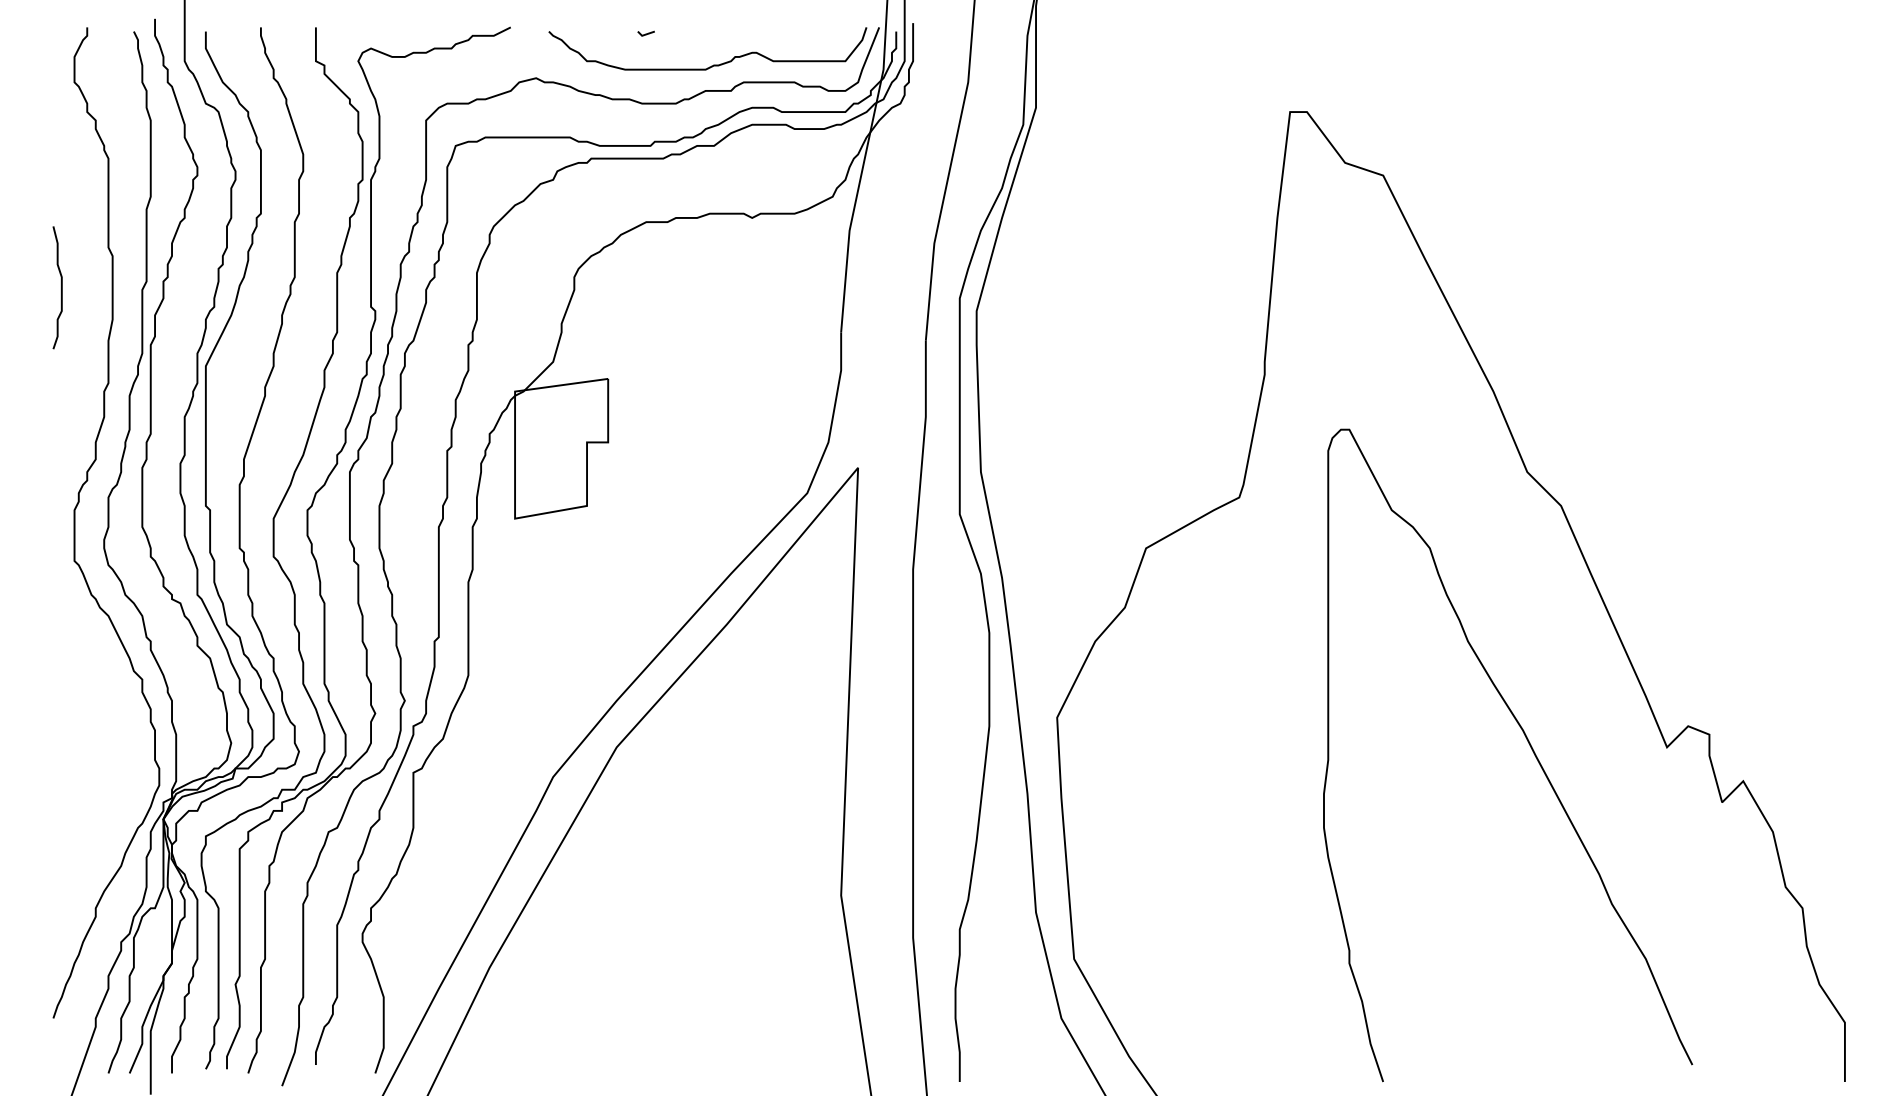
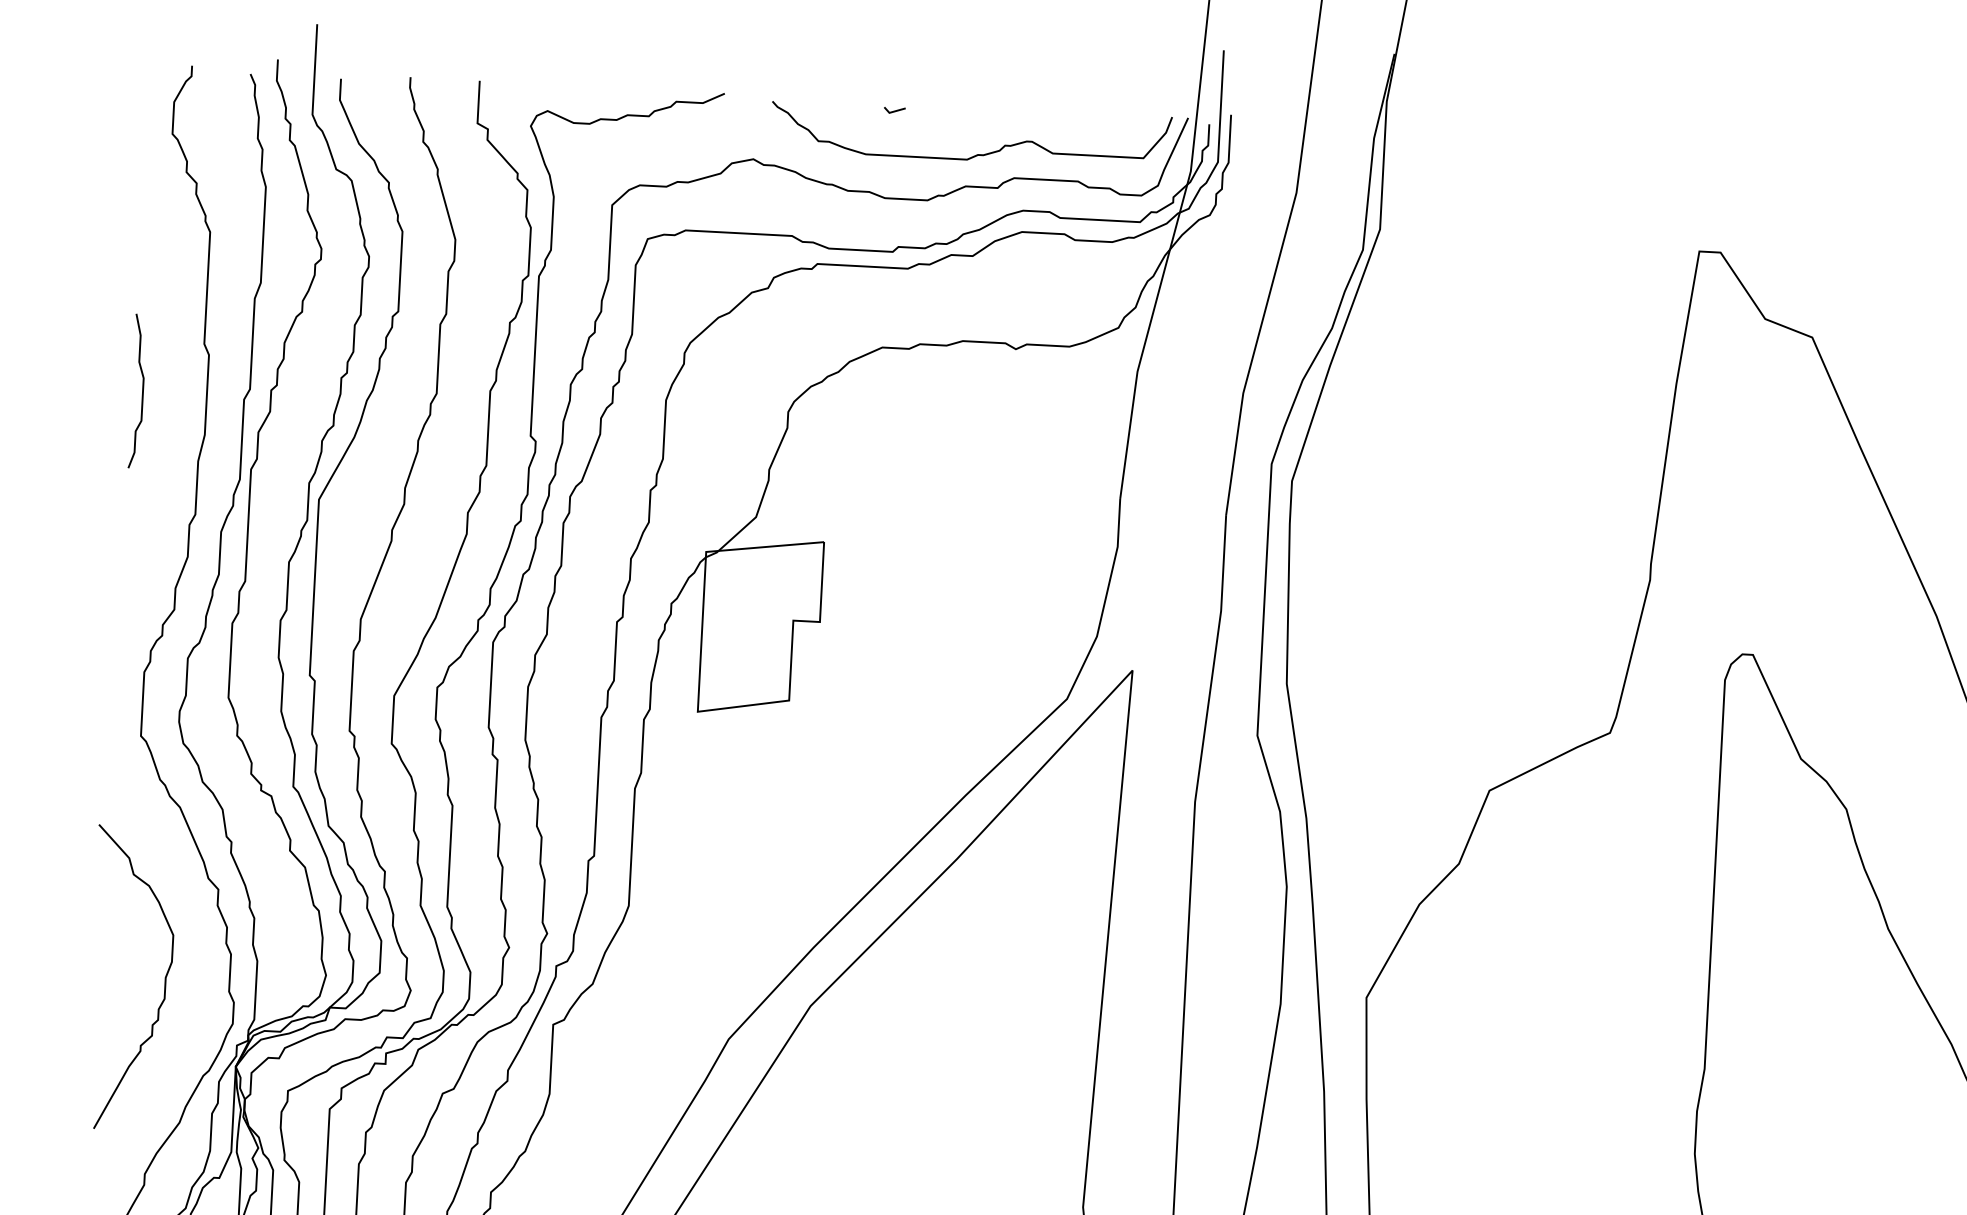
curve: (103, 753) -> (164, 980), added

